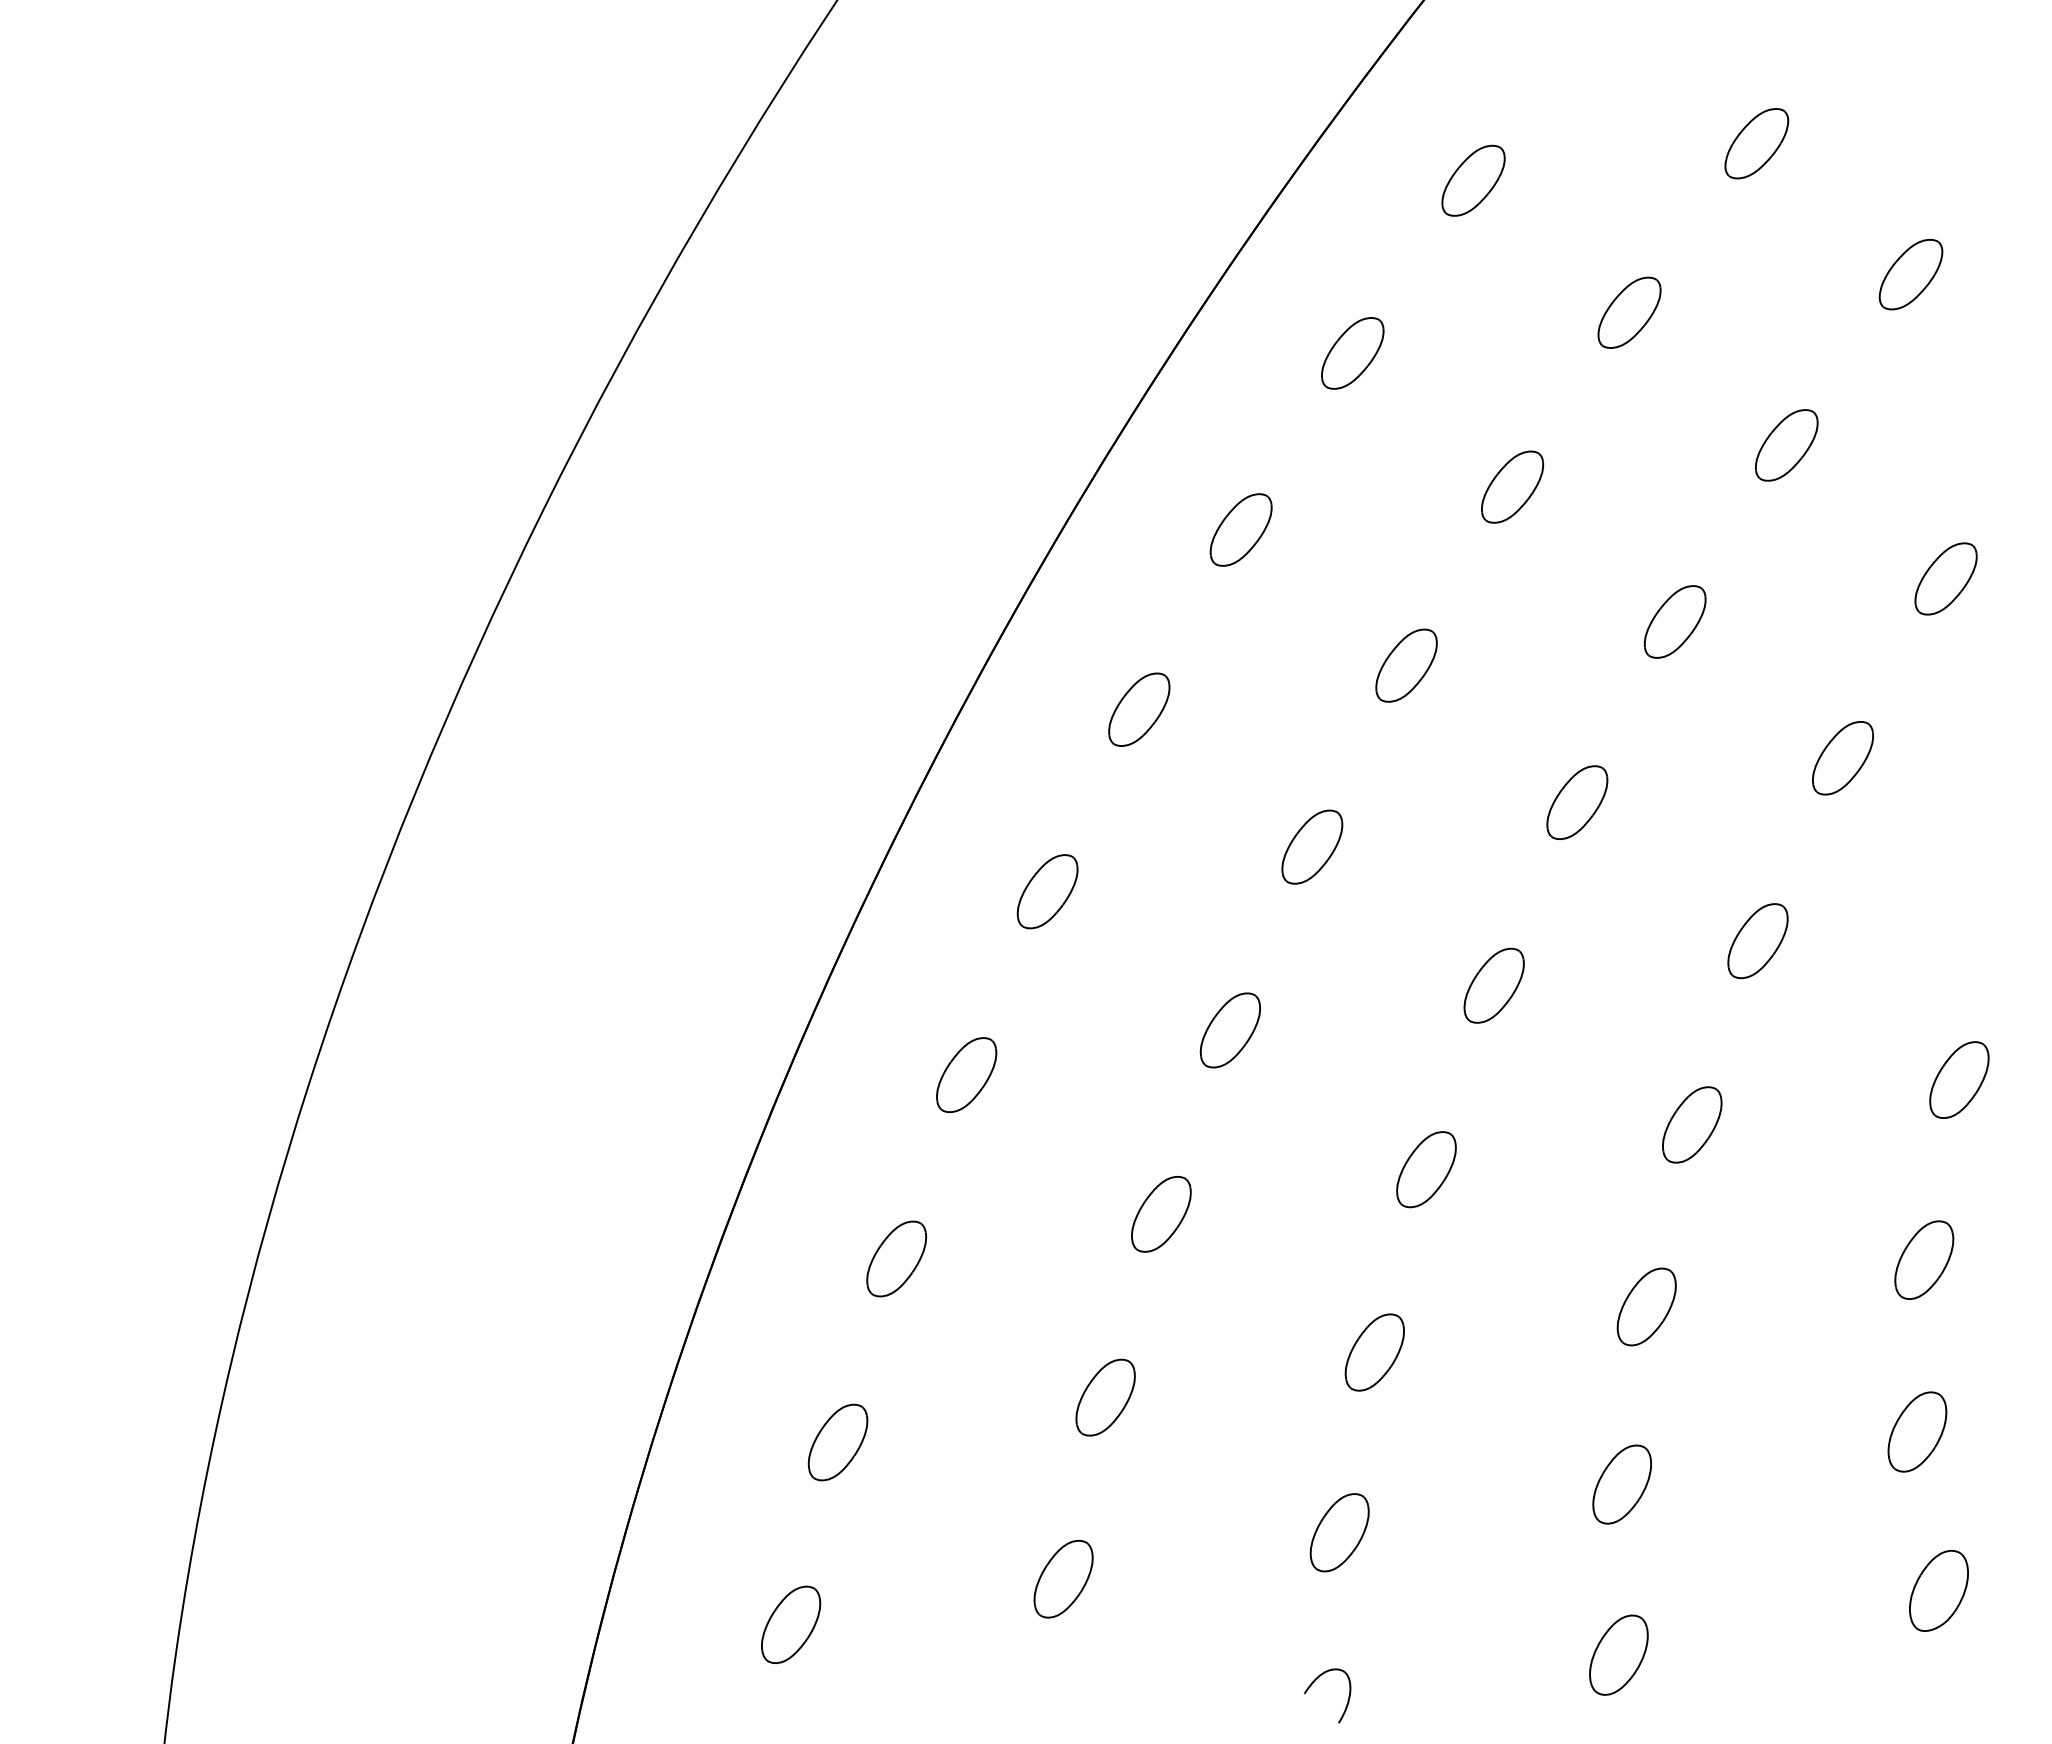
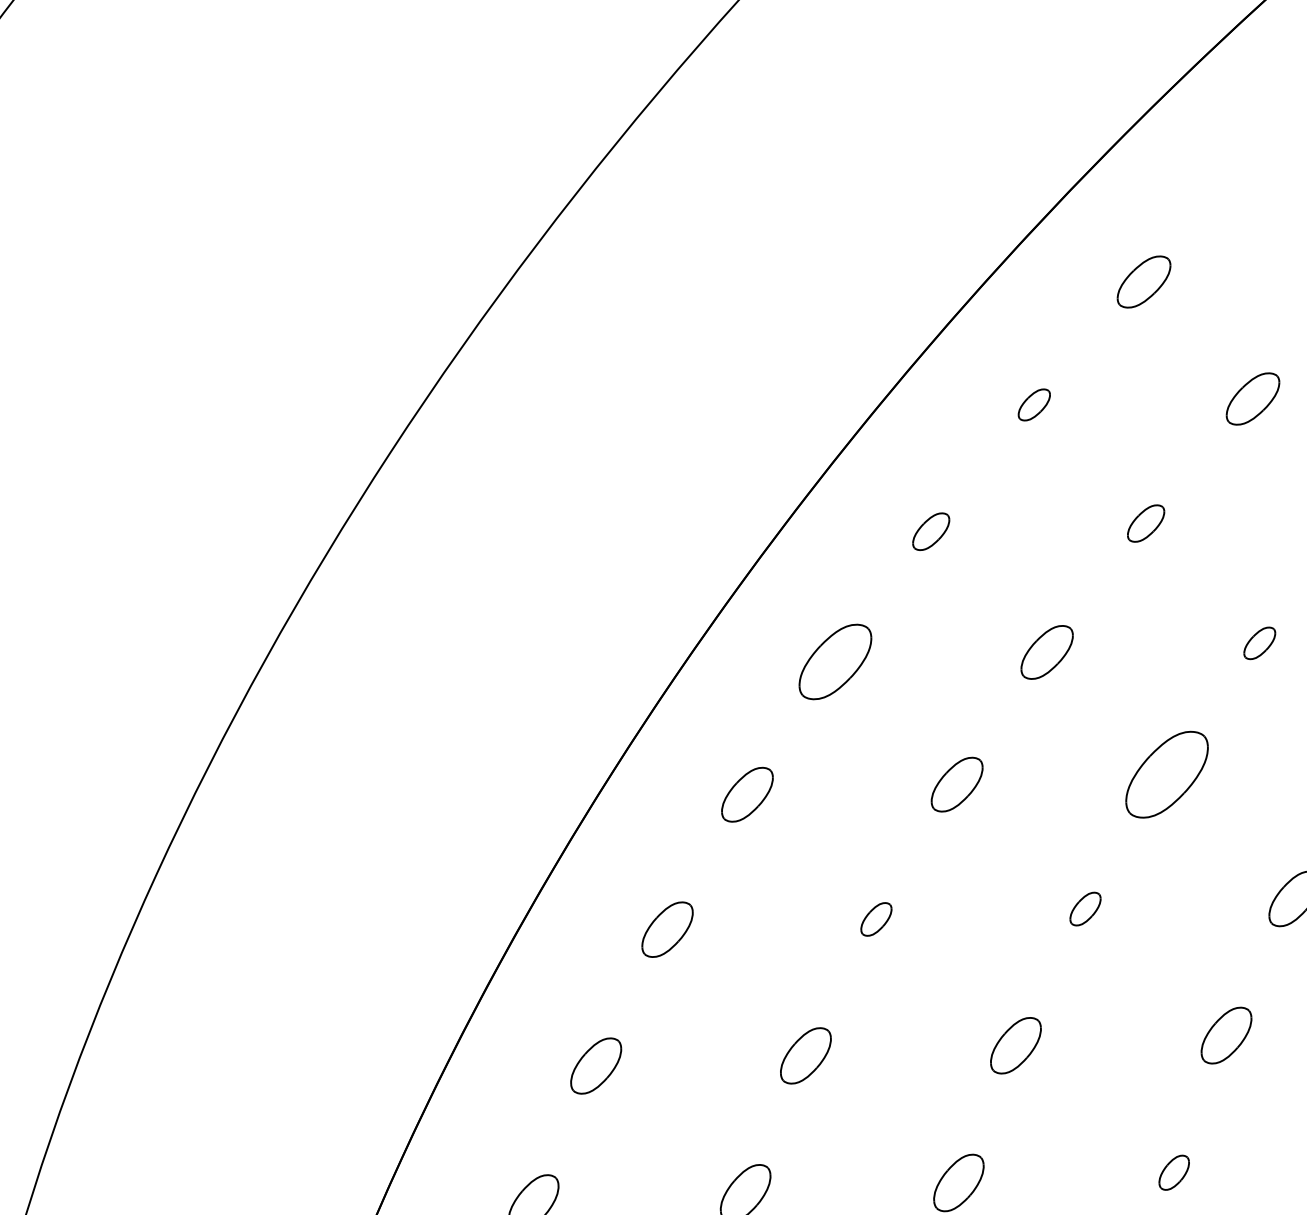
part: (1352, 353) -> (1034, 404), size x0.6
part: (1512, 486) -> (1146, 523), size x0.7
part: (1240, 529) -> (930, 531), size x0.7
part: (1674, 621) -> (1259, 642), size x0.6
part: (1139, 709) -> (835, 661), size x1.4
part: (1577, 802) -> (1167, 774), size x1.6
part: (1493, 985) -> (1085, 908), size x0.6
part: (1229, 1030) -> (875, 919), size x0.6
part: (1646, 1306) -> (1174, 1172), size x0.6

